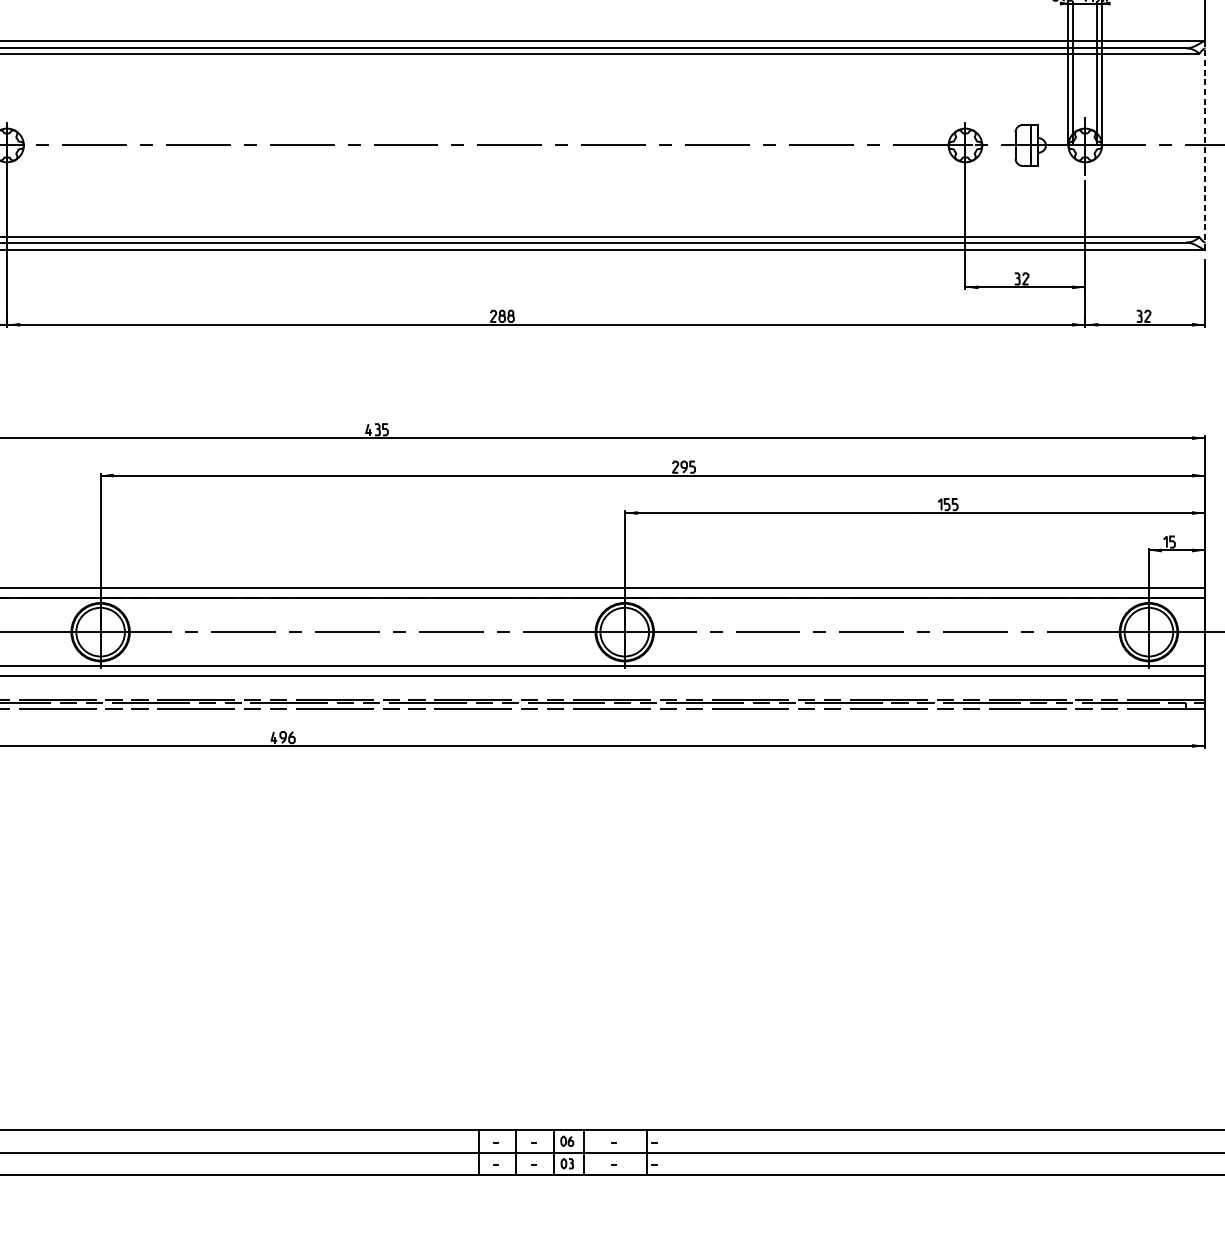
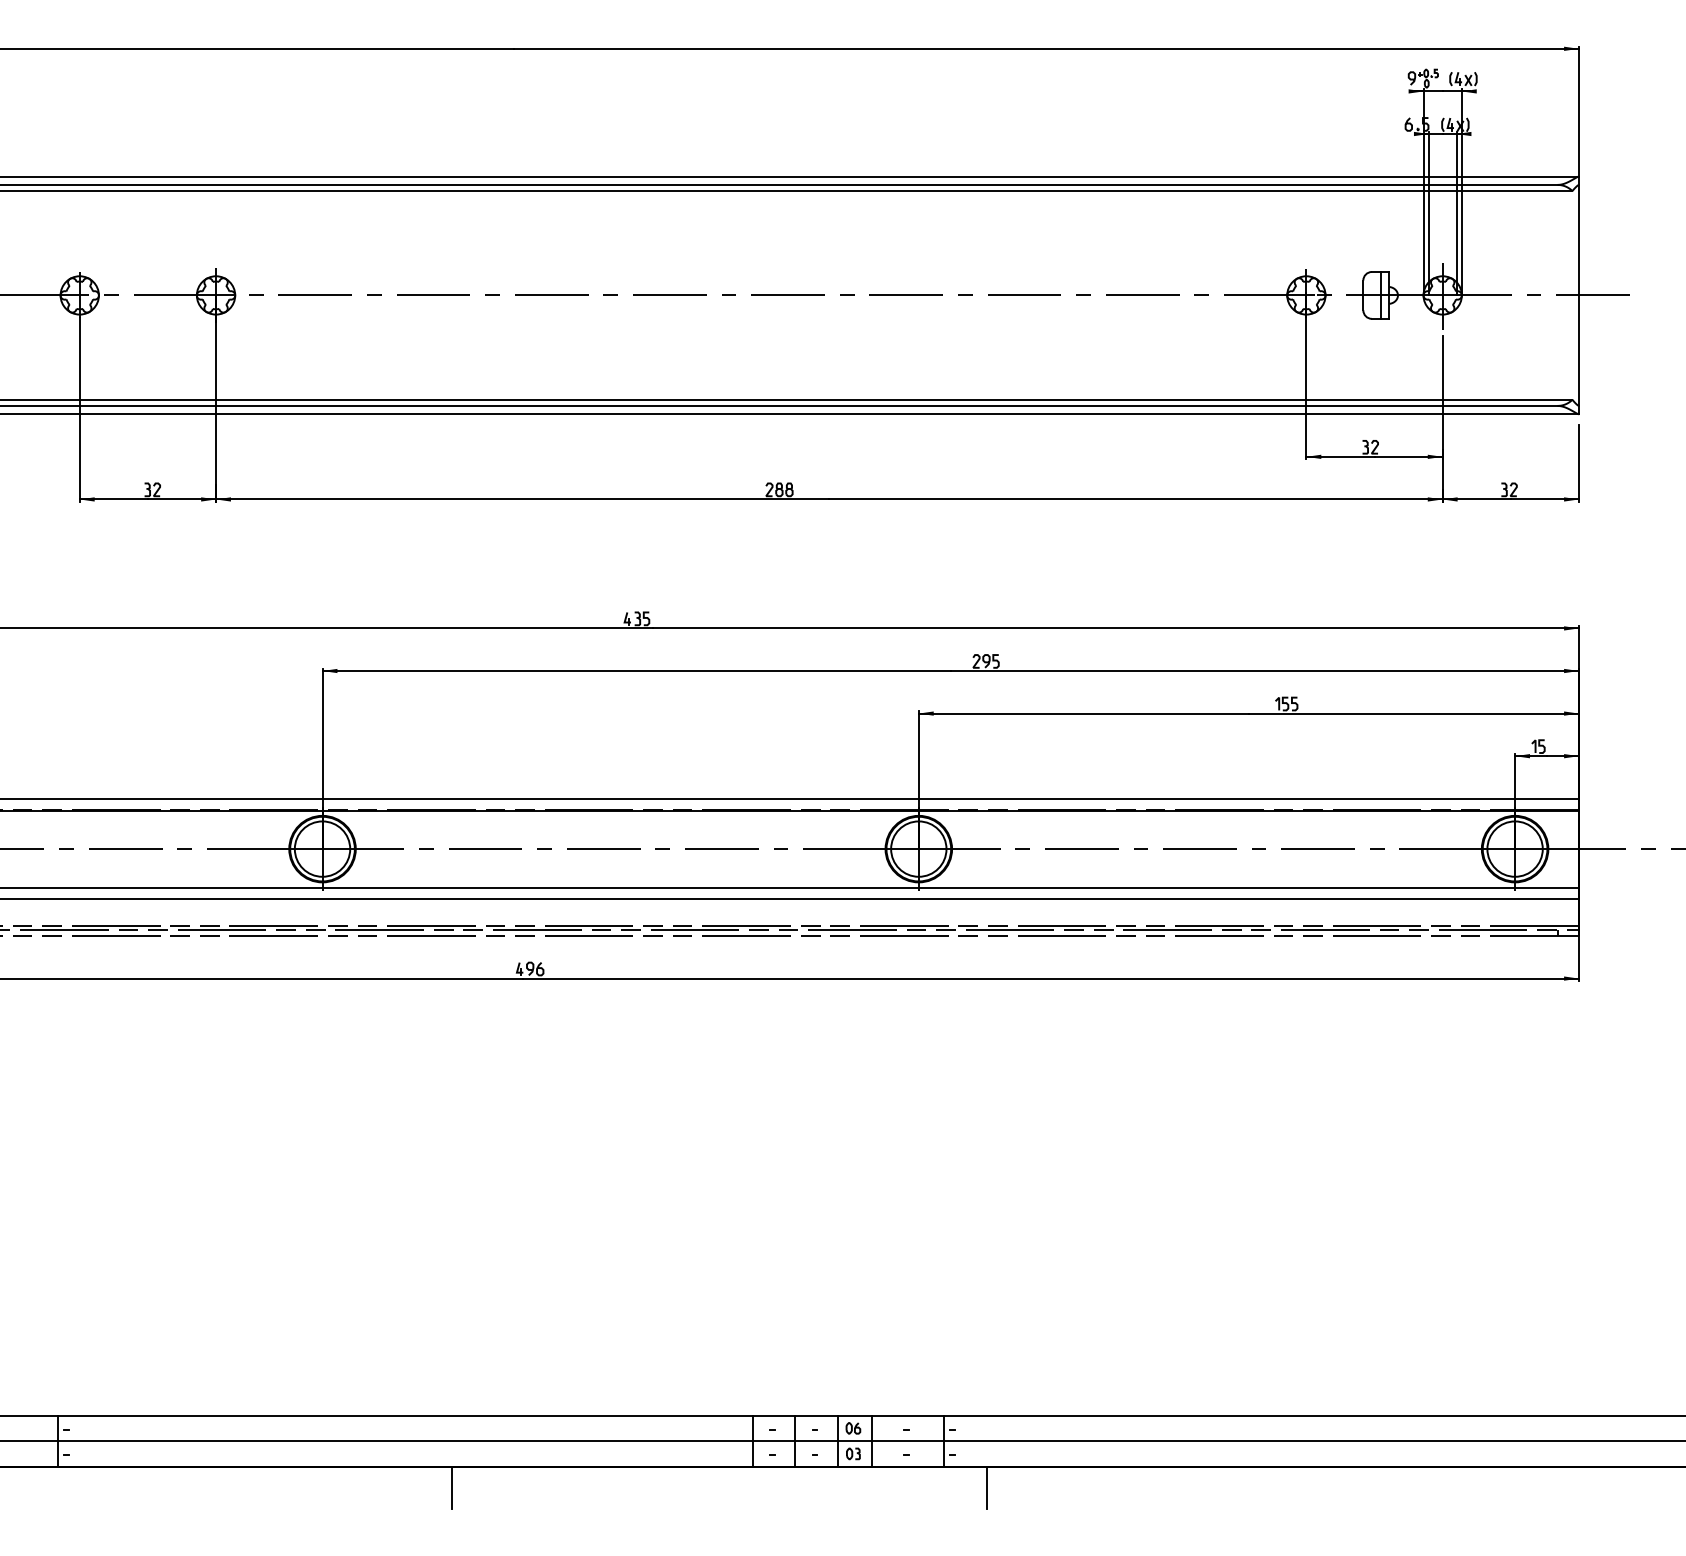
line: (1204, 145) -> (1578, 295), dashed -> solid
line: (214, 1193) -> (452, 1487), added
line: (684, 1193) -> (986, 1487), added

